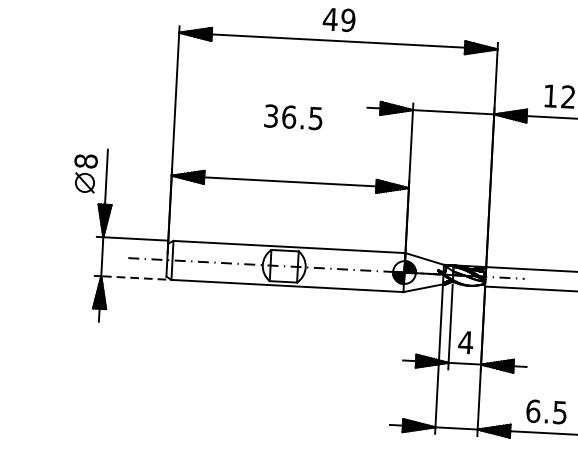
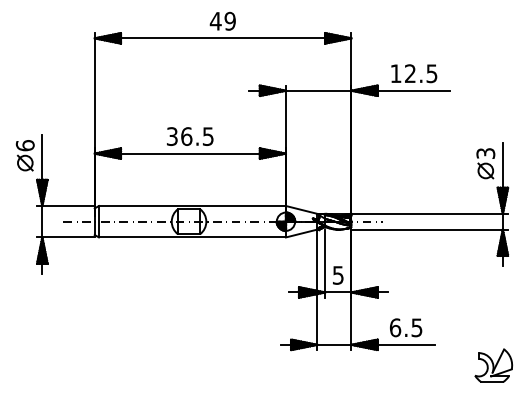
text: (293, 117) -> (190, 136), moved
text: (85, 161) -> (24, 145), 8 -> 6
line: (133, 278) -> (68, 237), dashed -> solid
text: (466, 342) -> (338, 275), 4 -> 5

